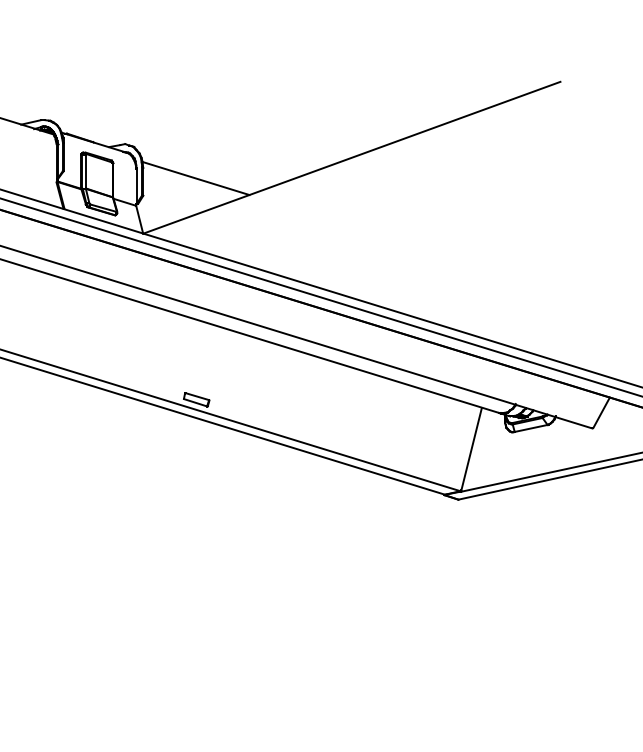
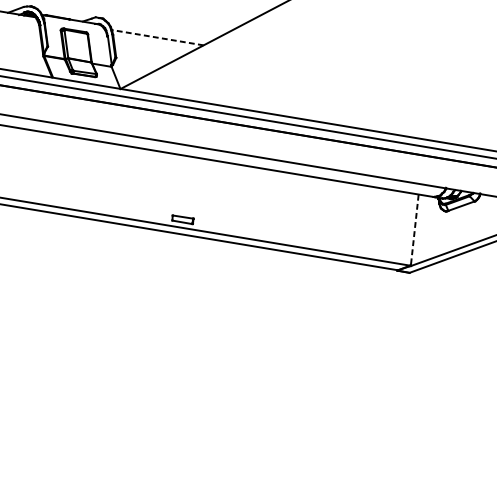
line: (196, 178) -> (158, 37), solid -> dashed
line: (471, 449) -> (414, 230), solid -> dashed

